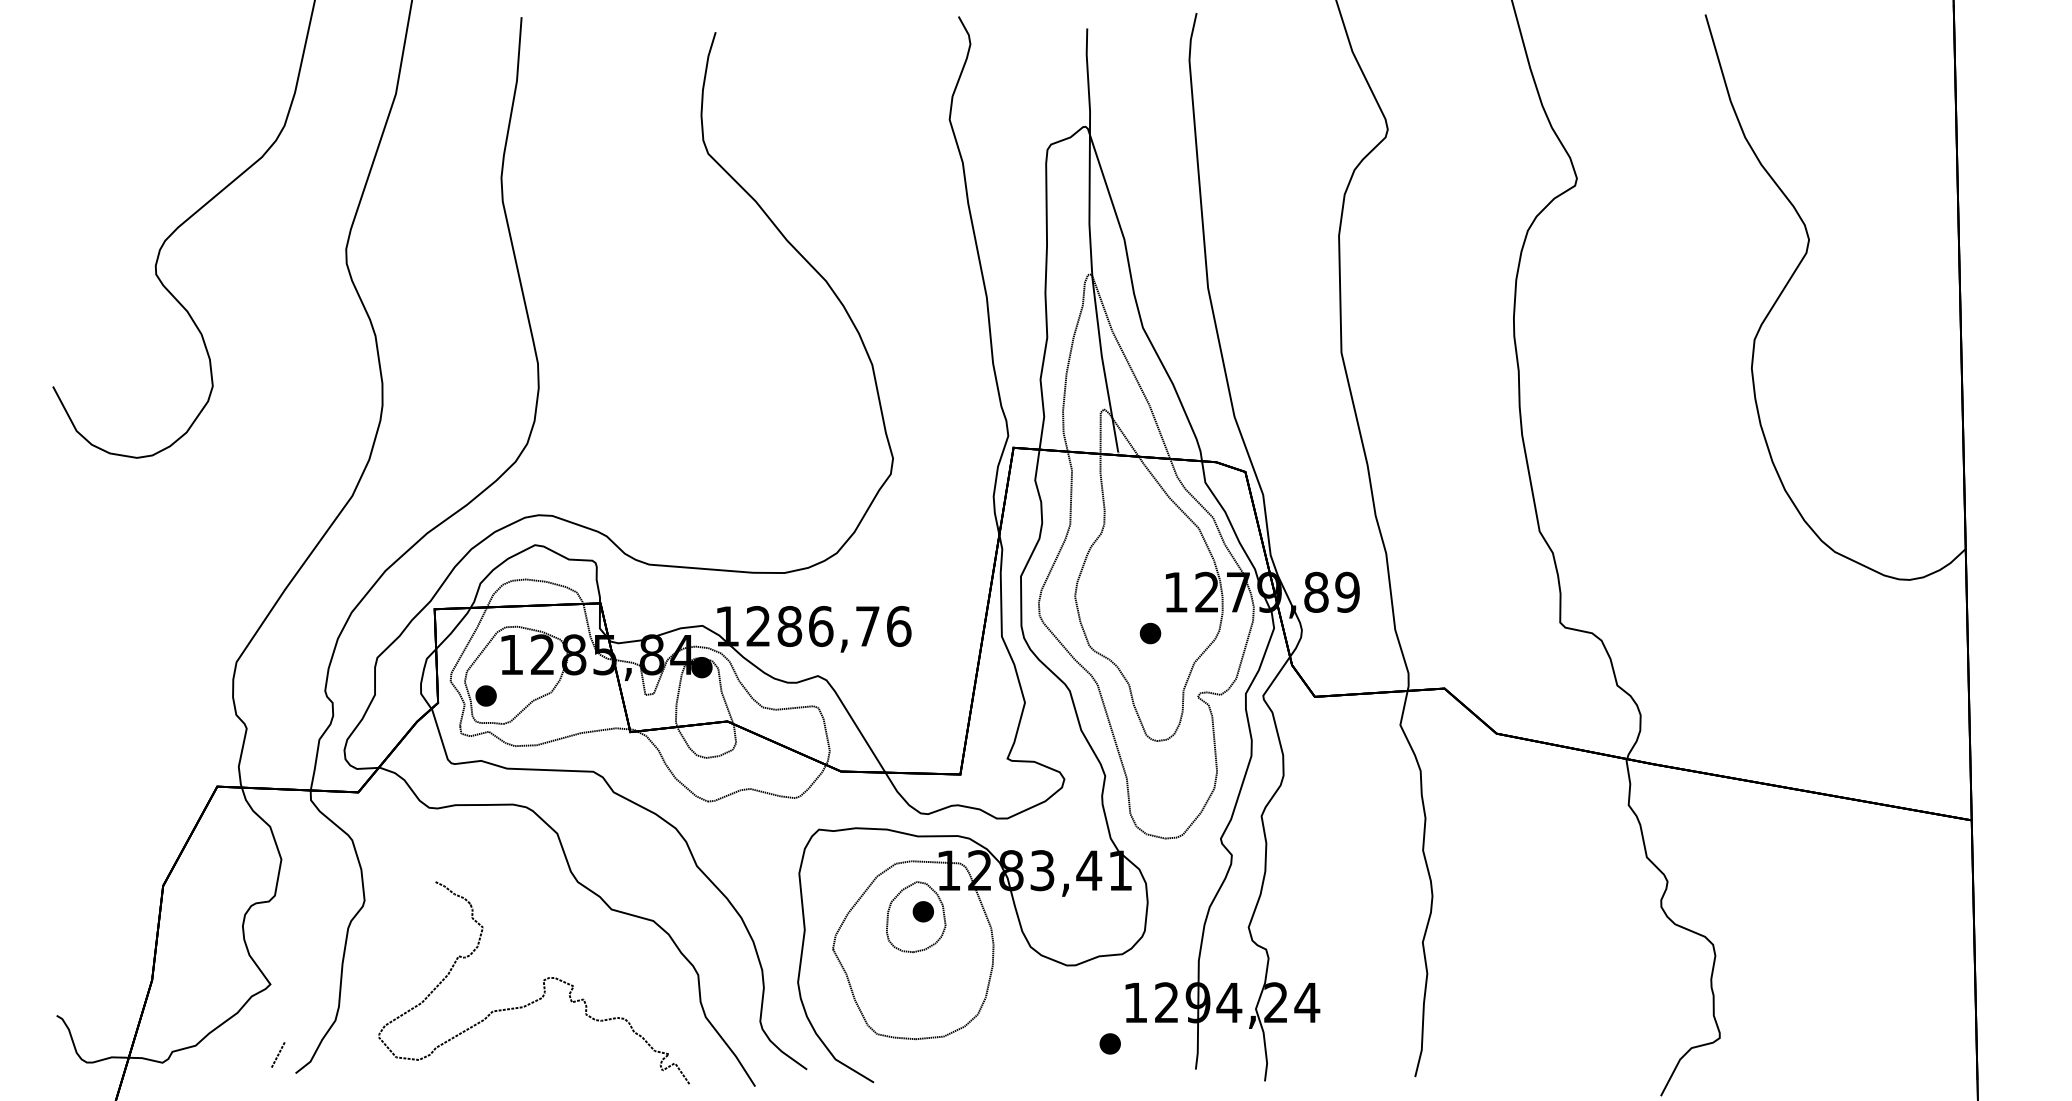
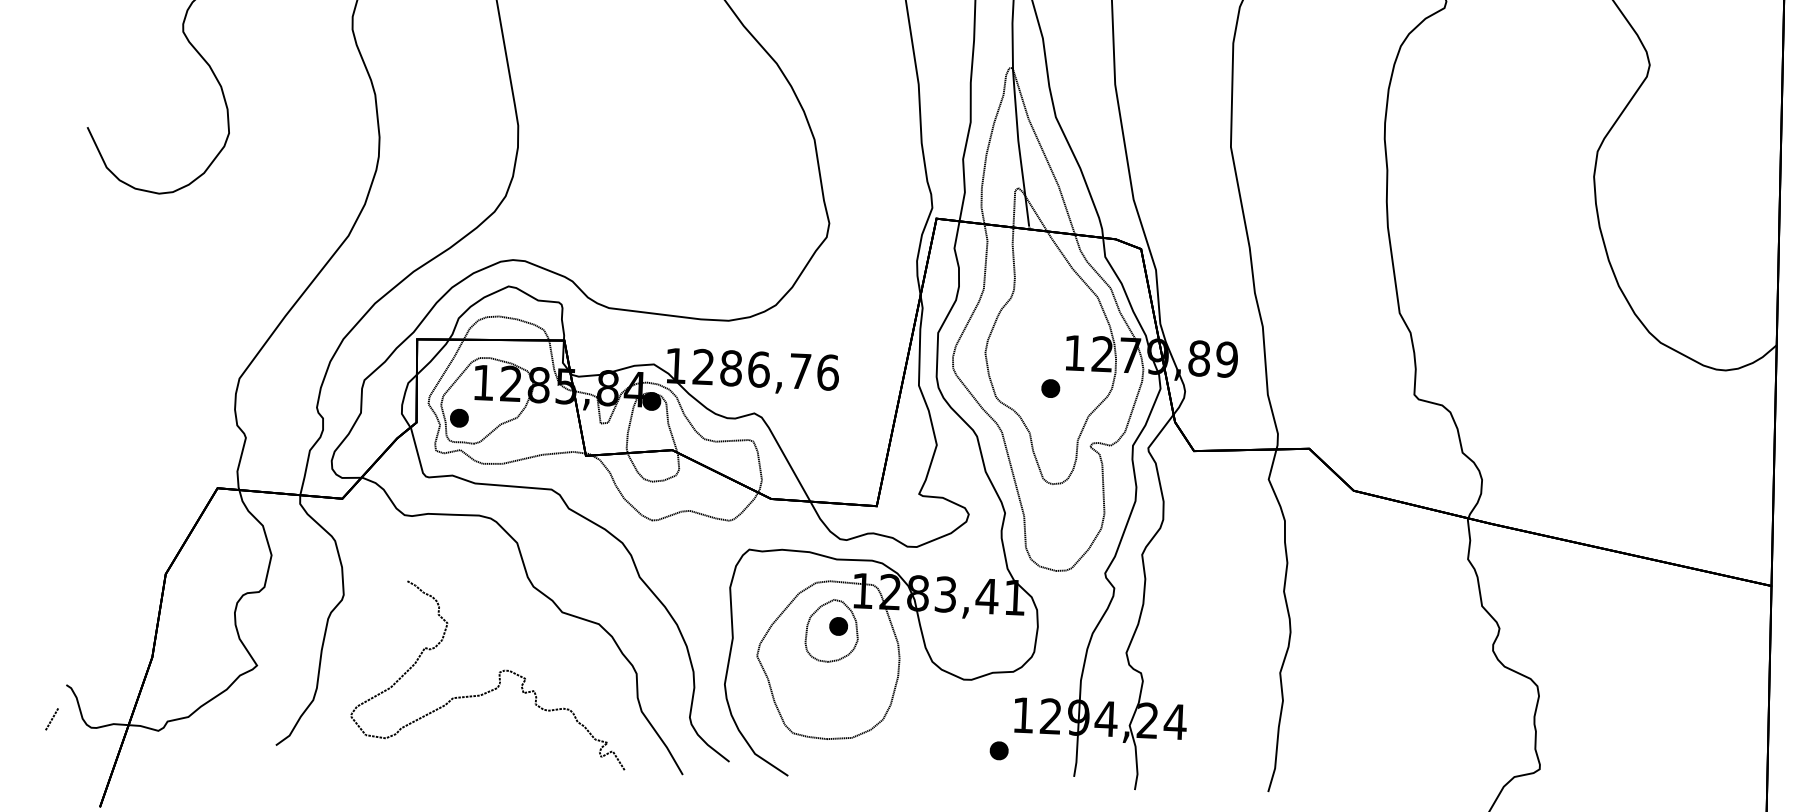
line: (278, 1054) -> (52, 718), moved

